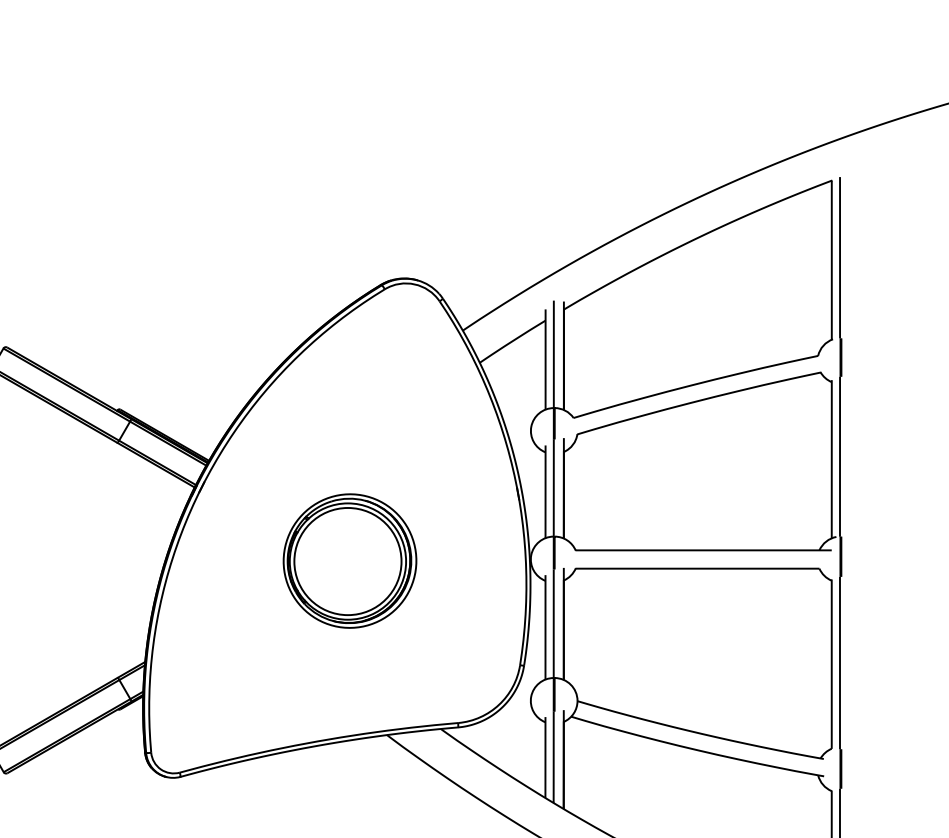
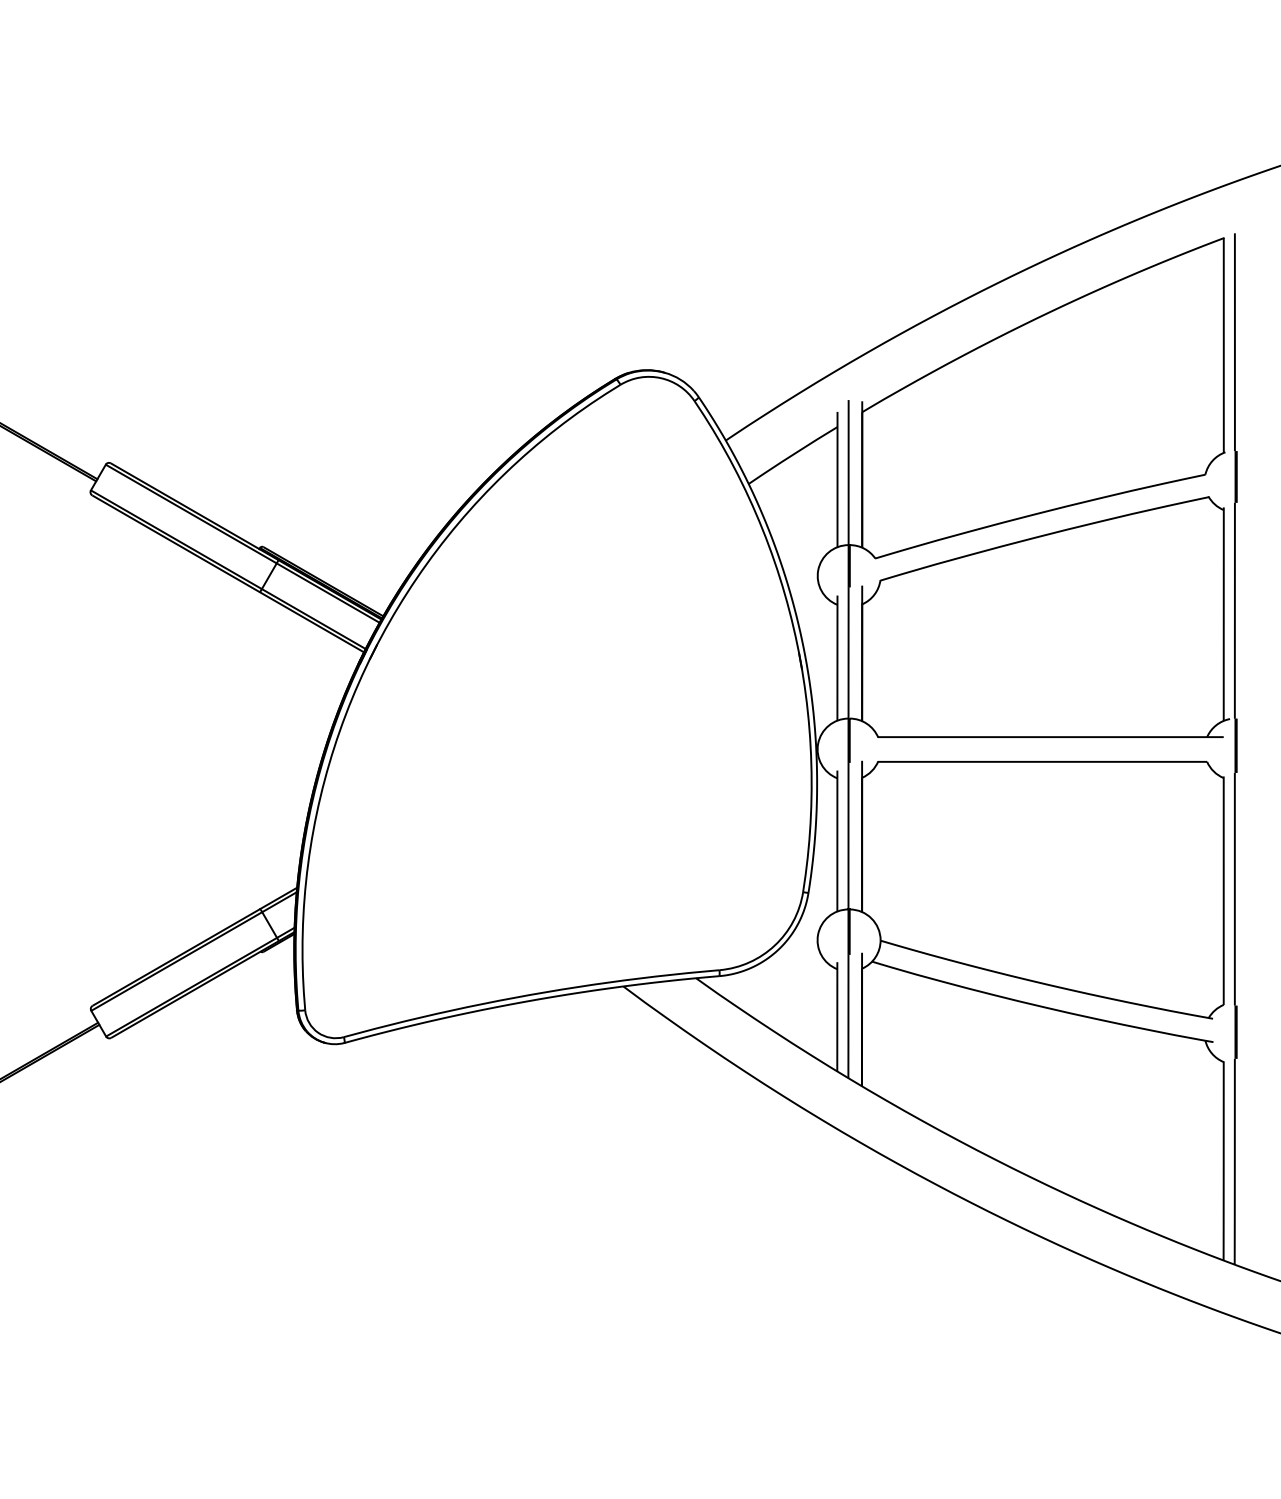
part: (349, 561) -> (573, 751), removed

